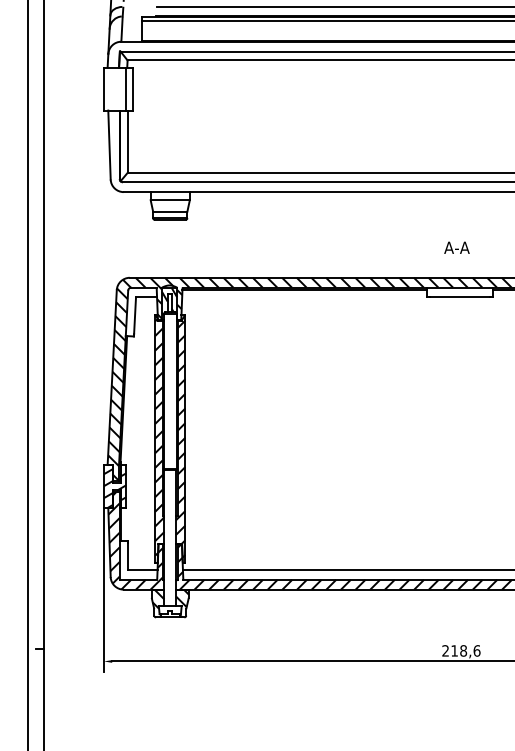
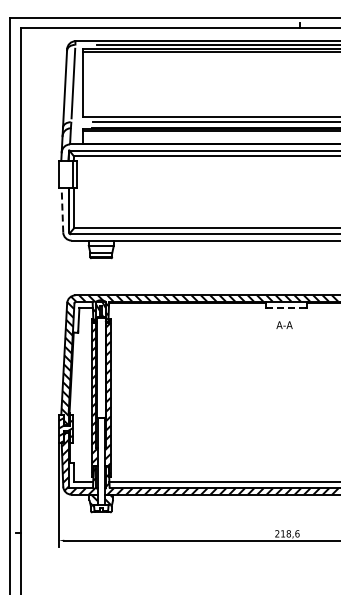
line: (109, 145) -> (62, 210), solid -> dashed
text: (456, 246) -> (284, 324), moved
line: (458, 296) -> (285, 307), solid -> dashed

